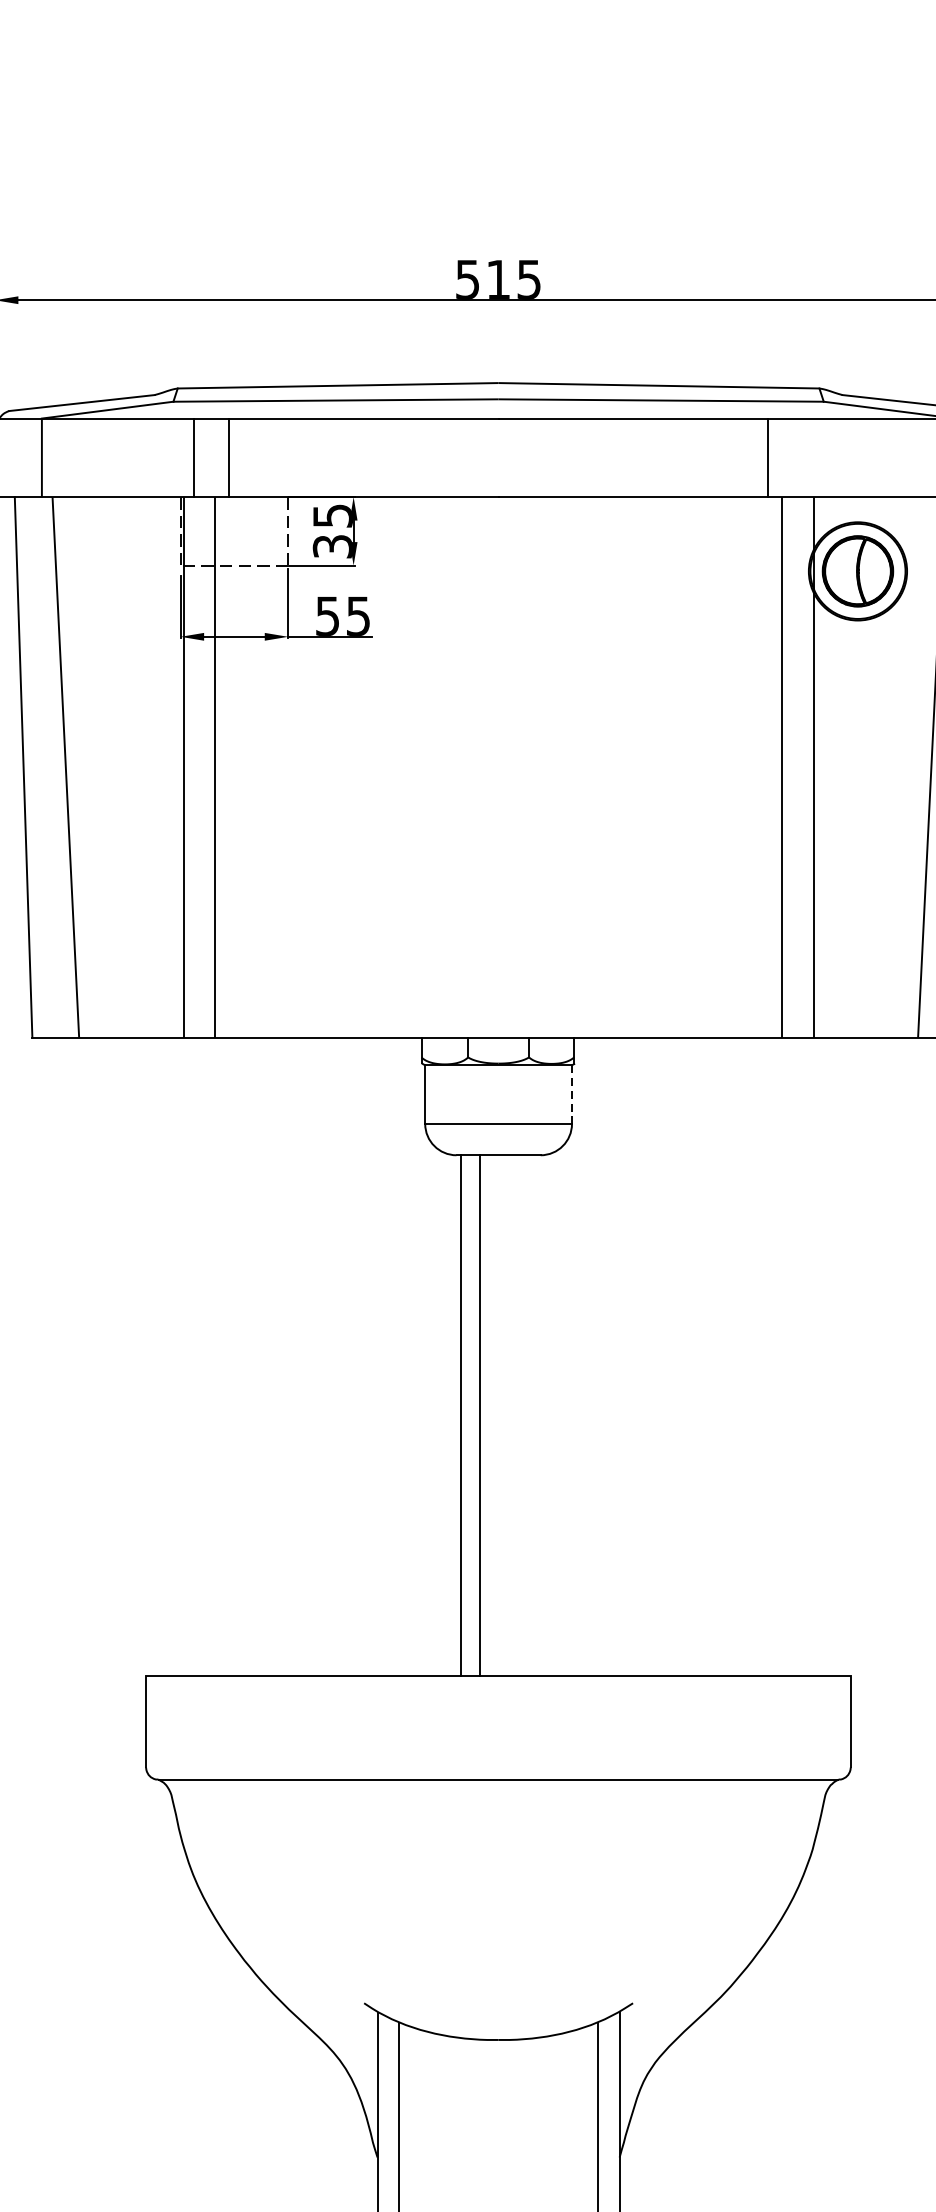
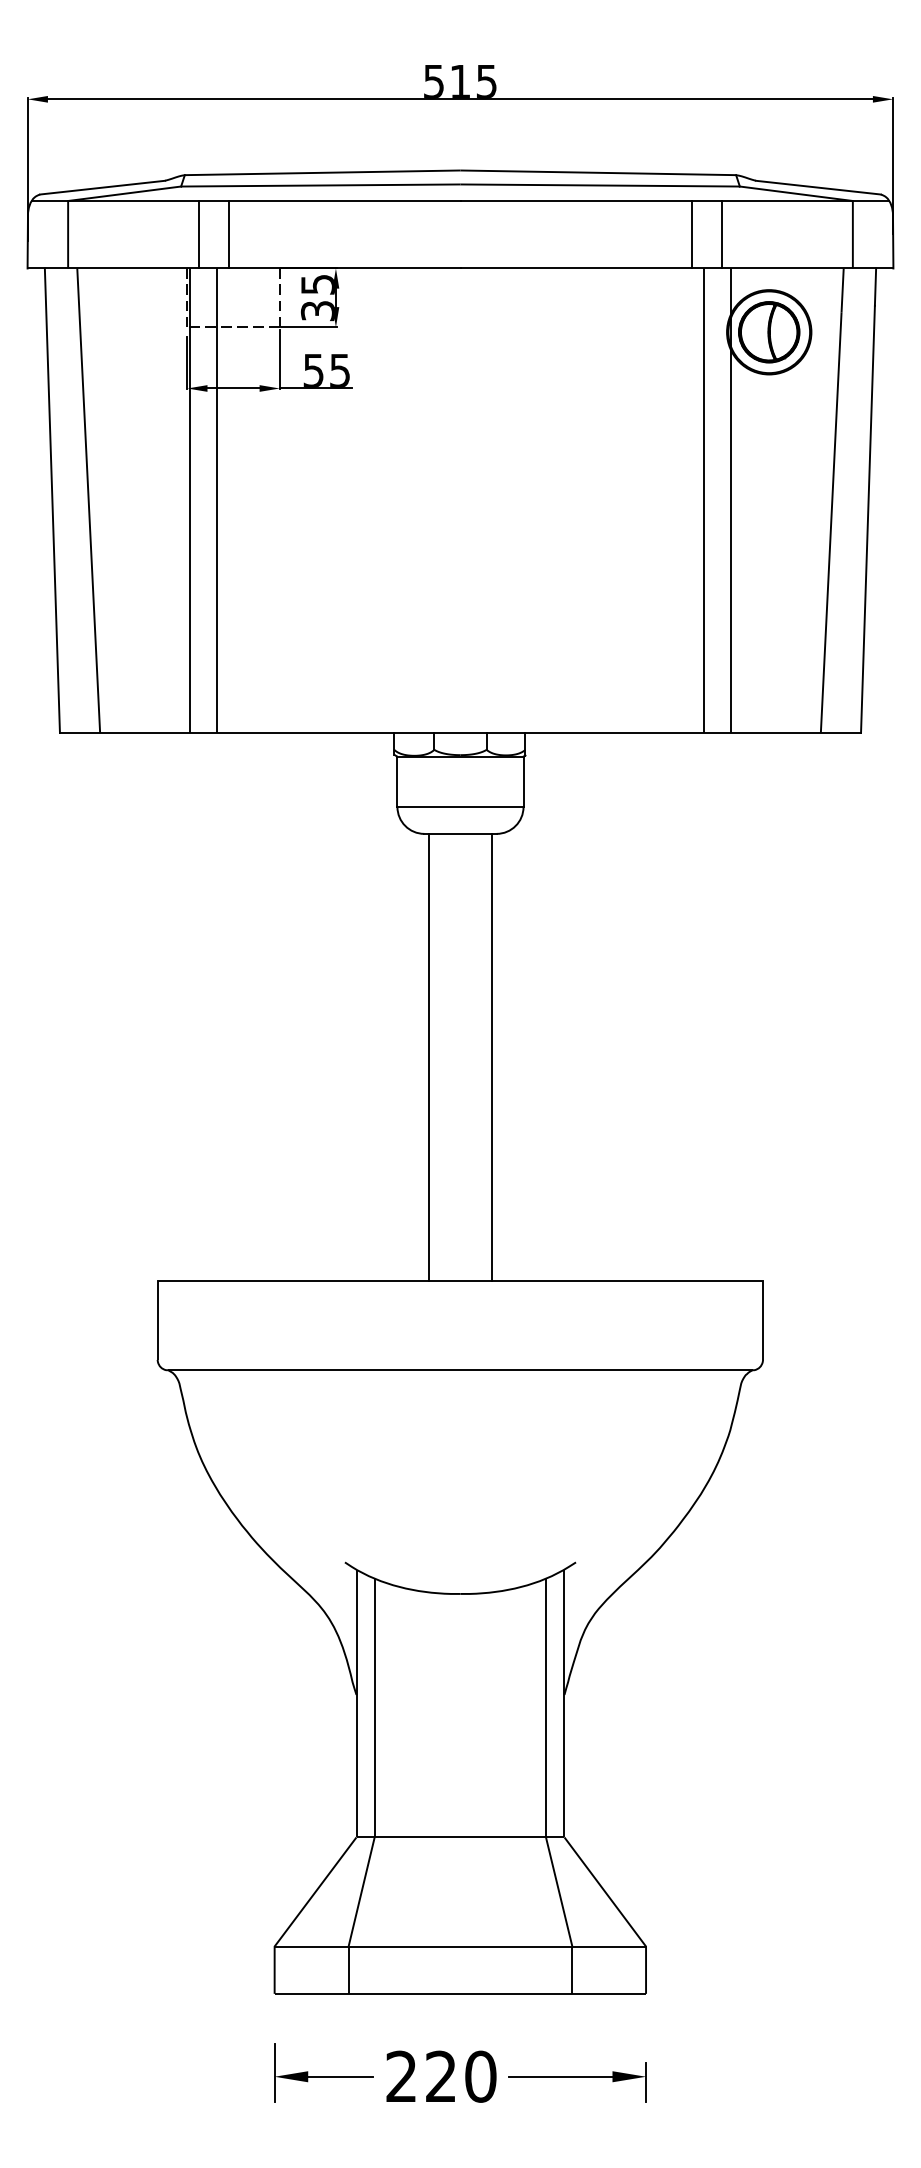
line: (802, 457) -> (721, 234), added
line: (571, 1095) -> (523, 782), dashed -> solid
line: (479, 1415) -> (492, 1057), moved

